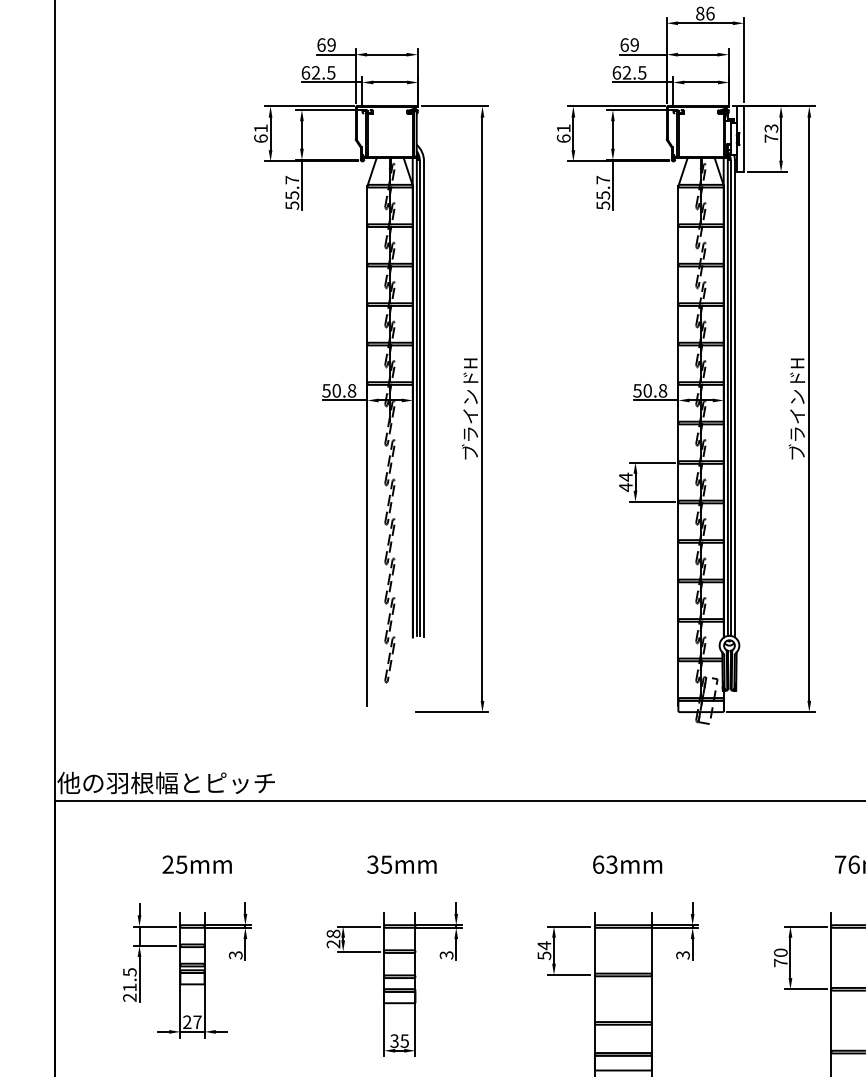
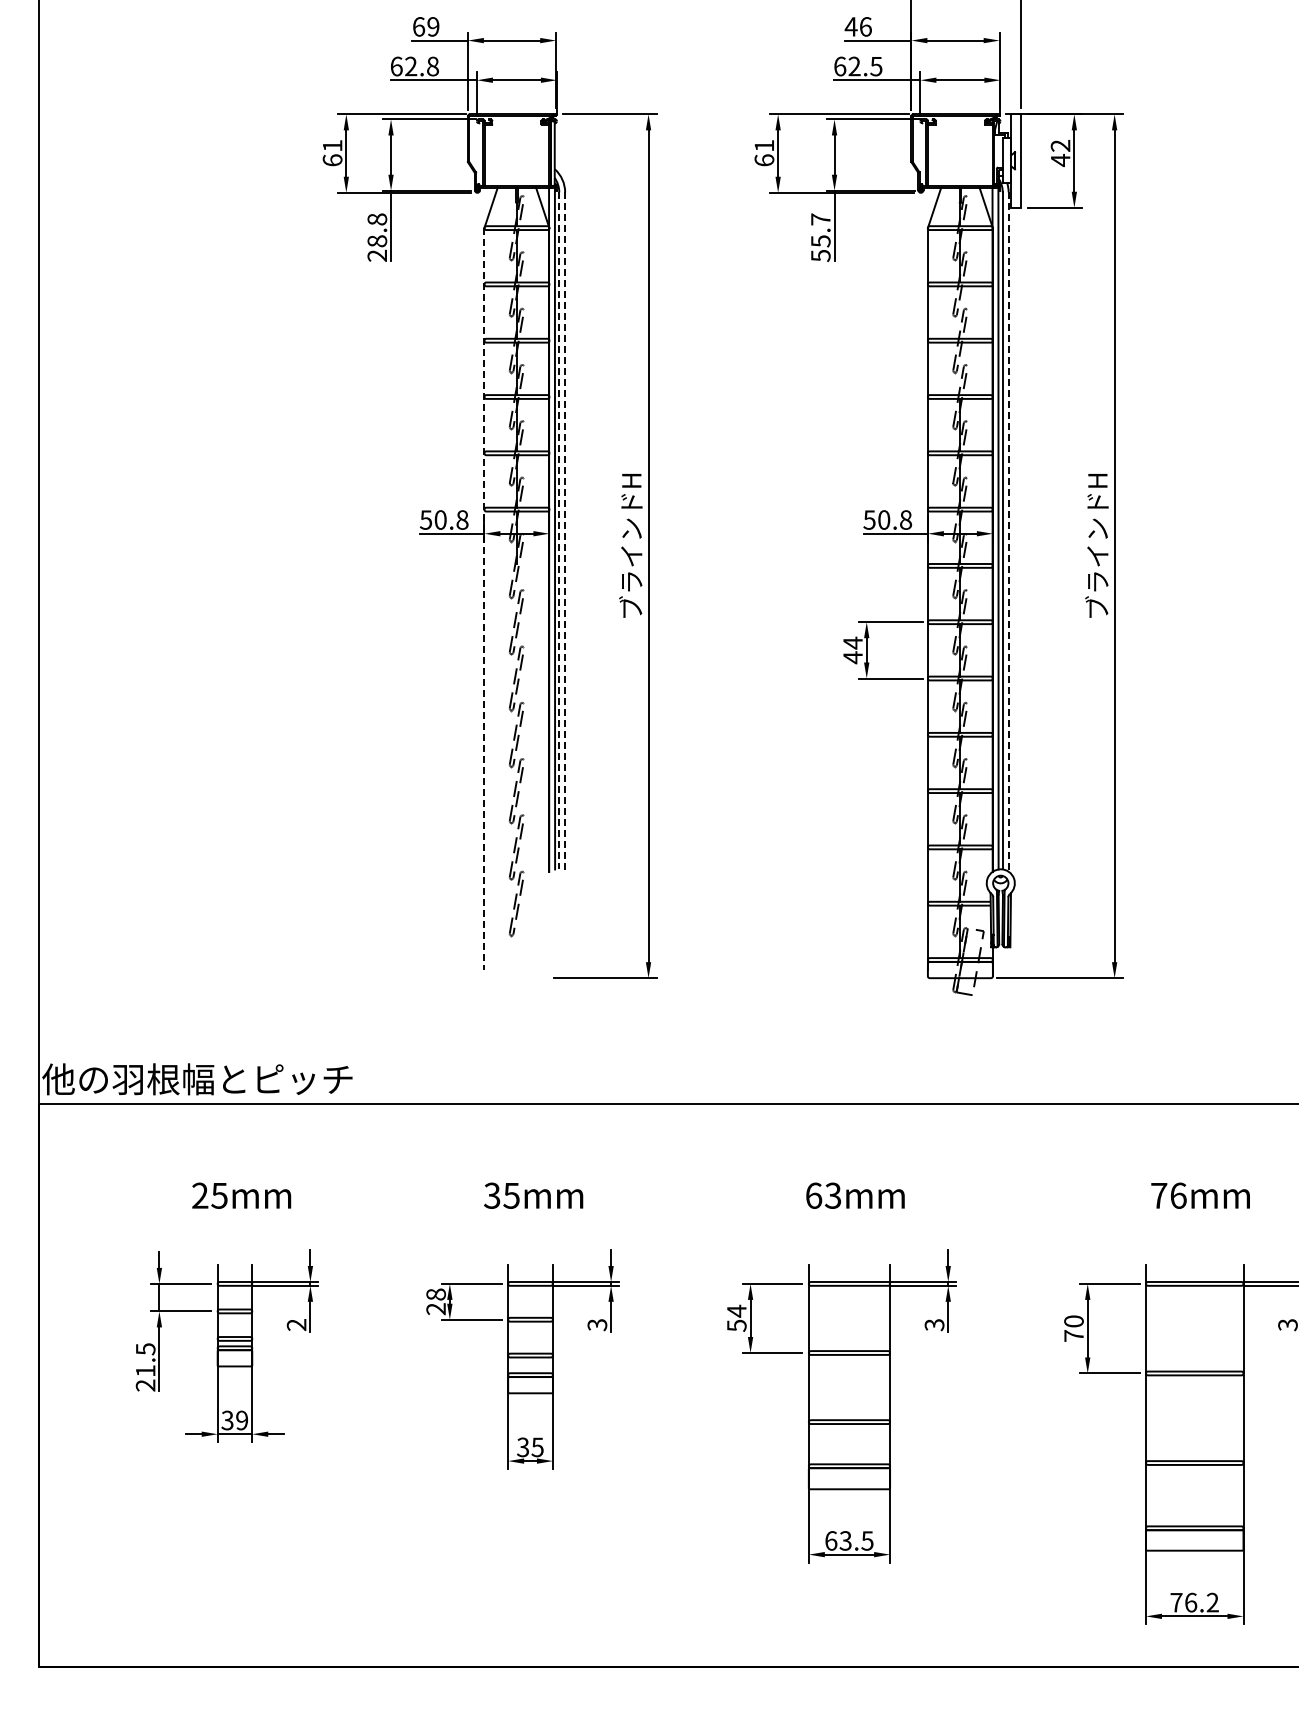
text: (629, 44) -> (857, 26), 69 -> 46
text: (331, 72) -> (432, 66), 62.5 -> 62.8
text: (771, 133) -> (1060, 153), 73 -> 42
text: (292, 192) -> (377, 237), 55.7 -> 28.8
line: (420, 398) -> (559, 530), solid -> dashed
line: (424, 399) -> (565, 532), solid -> dashed
line: (734, 399) -> (1008, 532), solid -> dashed
line: (367, 446) -> (484, 599), solid -> dashed
text: (235, 955) -> (296, 1325), 3 -> 2
text: (192, 1022) -> (234, 1420), 27 -> 39

